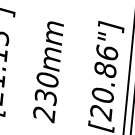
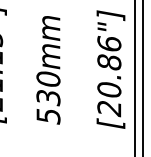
text: (44, 114) -> (48, 116), 230mm -> 530mm

